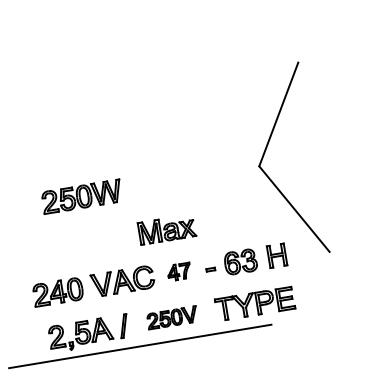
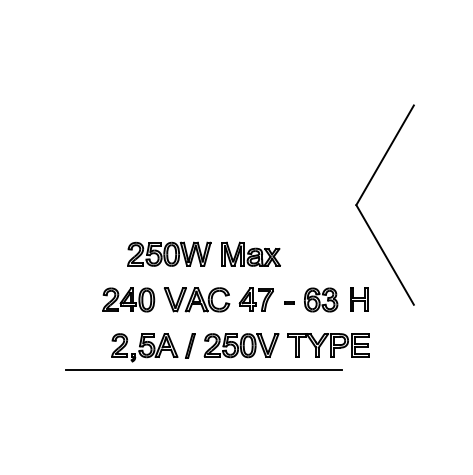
part: (81, 196) -> (169, 253), moved
part: (178, 271) -> (255, 299), size x1.43
part: (172, 317) -> (241, 345), size x1.43

